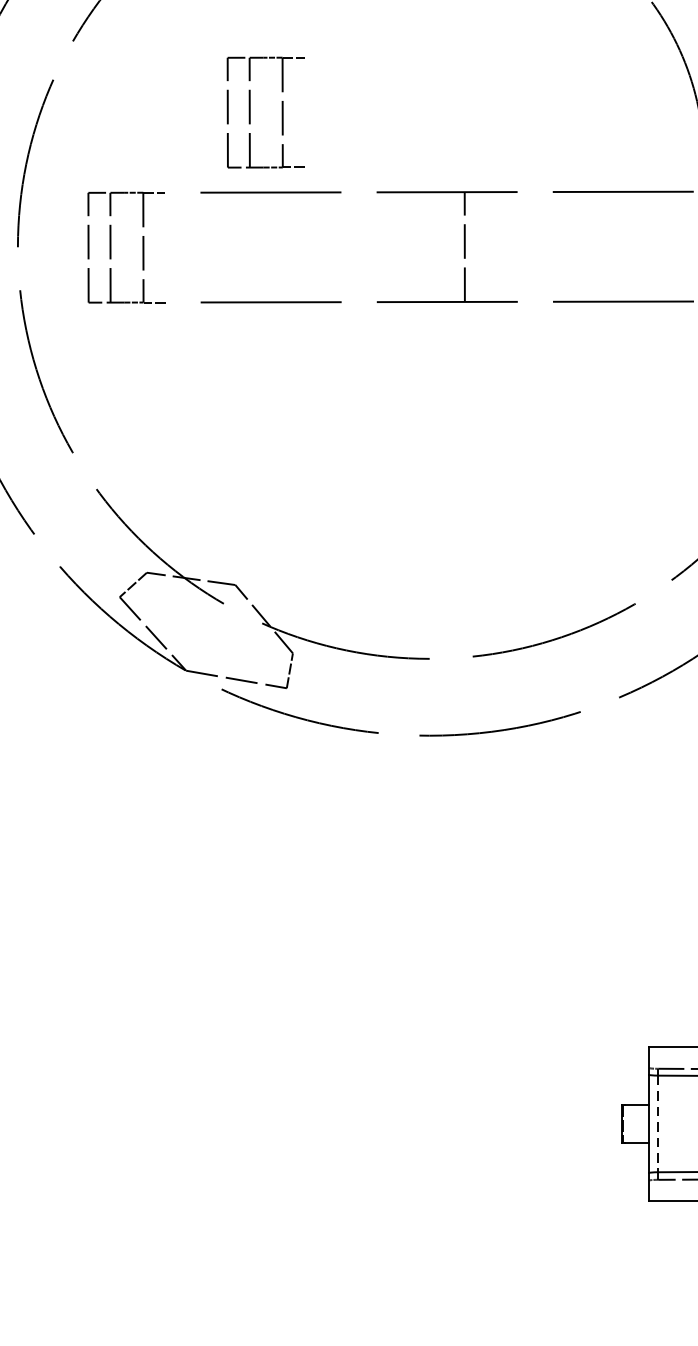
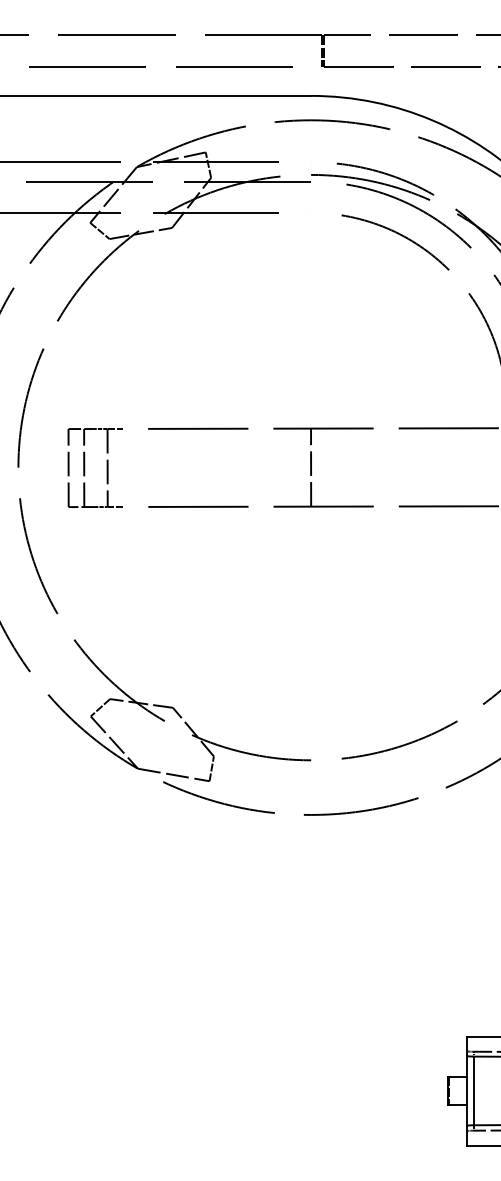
part: (251, 111) -> (184, 371), removed
line: (465, 246) -> (311, 467), moved
line: (658, 1124) -> (473, 1091), dashed -> solid

